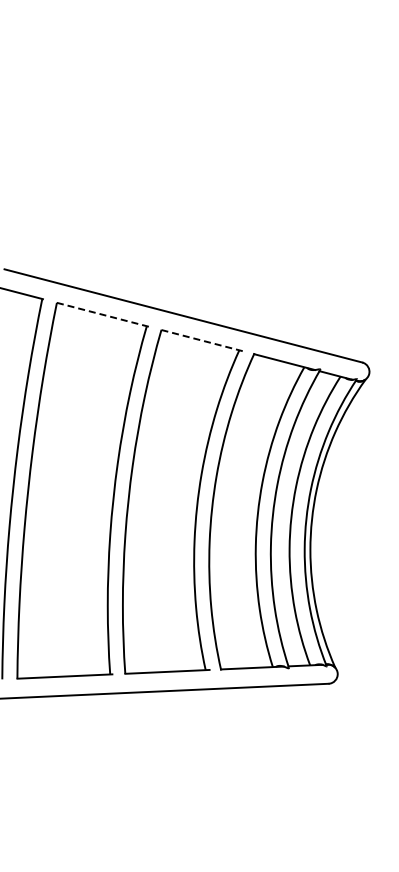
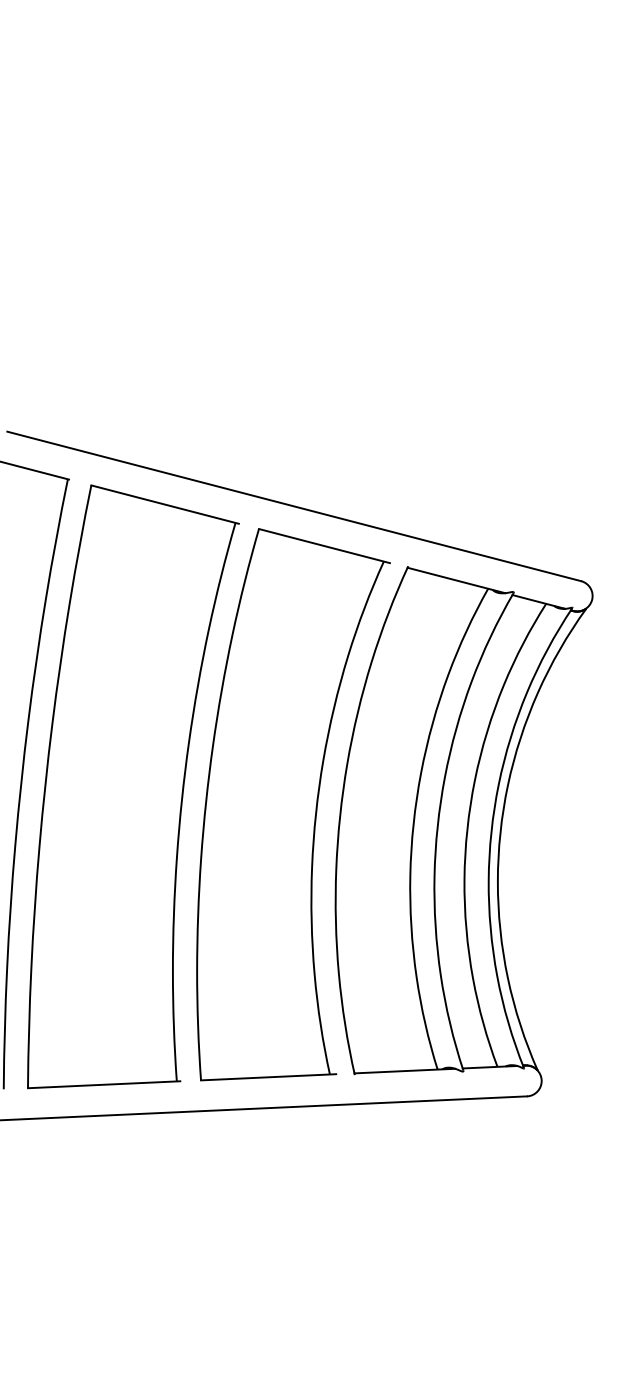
line: (102, 314) -> (164, 504), dashed -> solid
line: (202, 340) -> (324, 545), dashed -> solid

